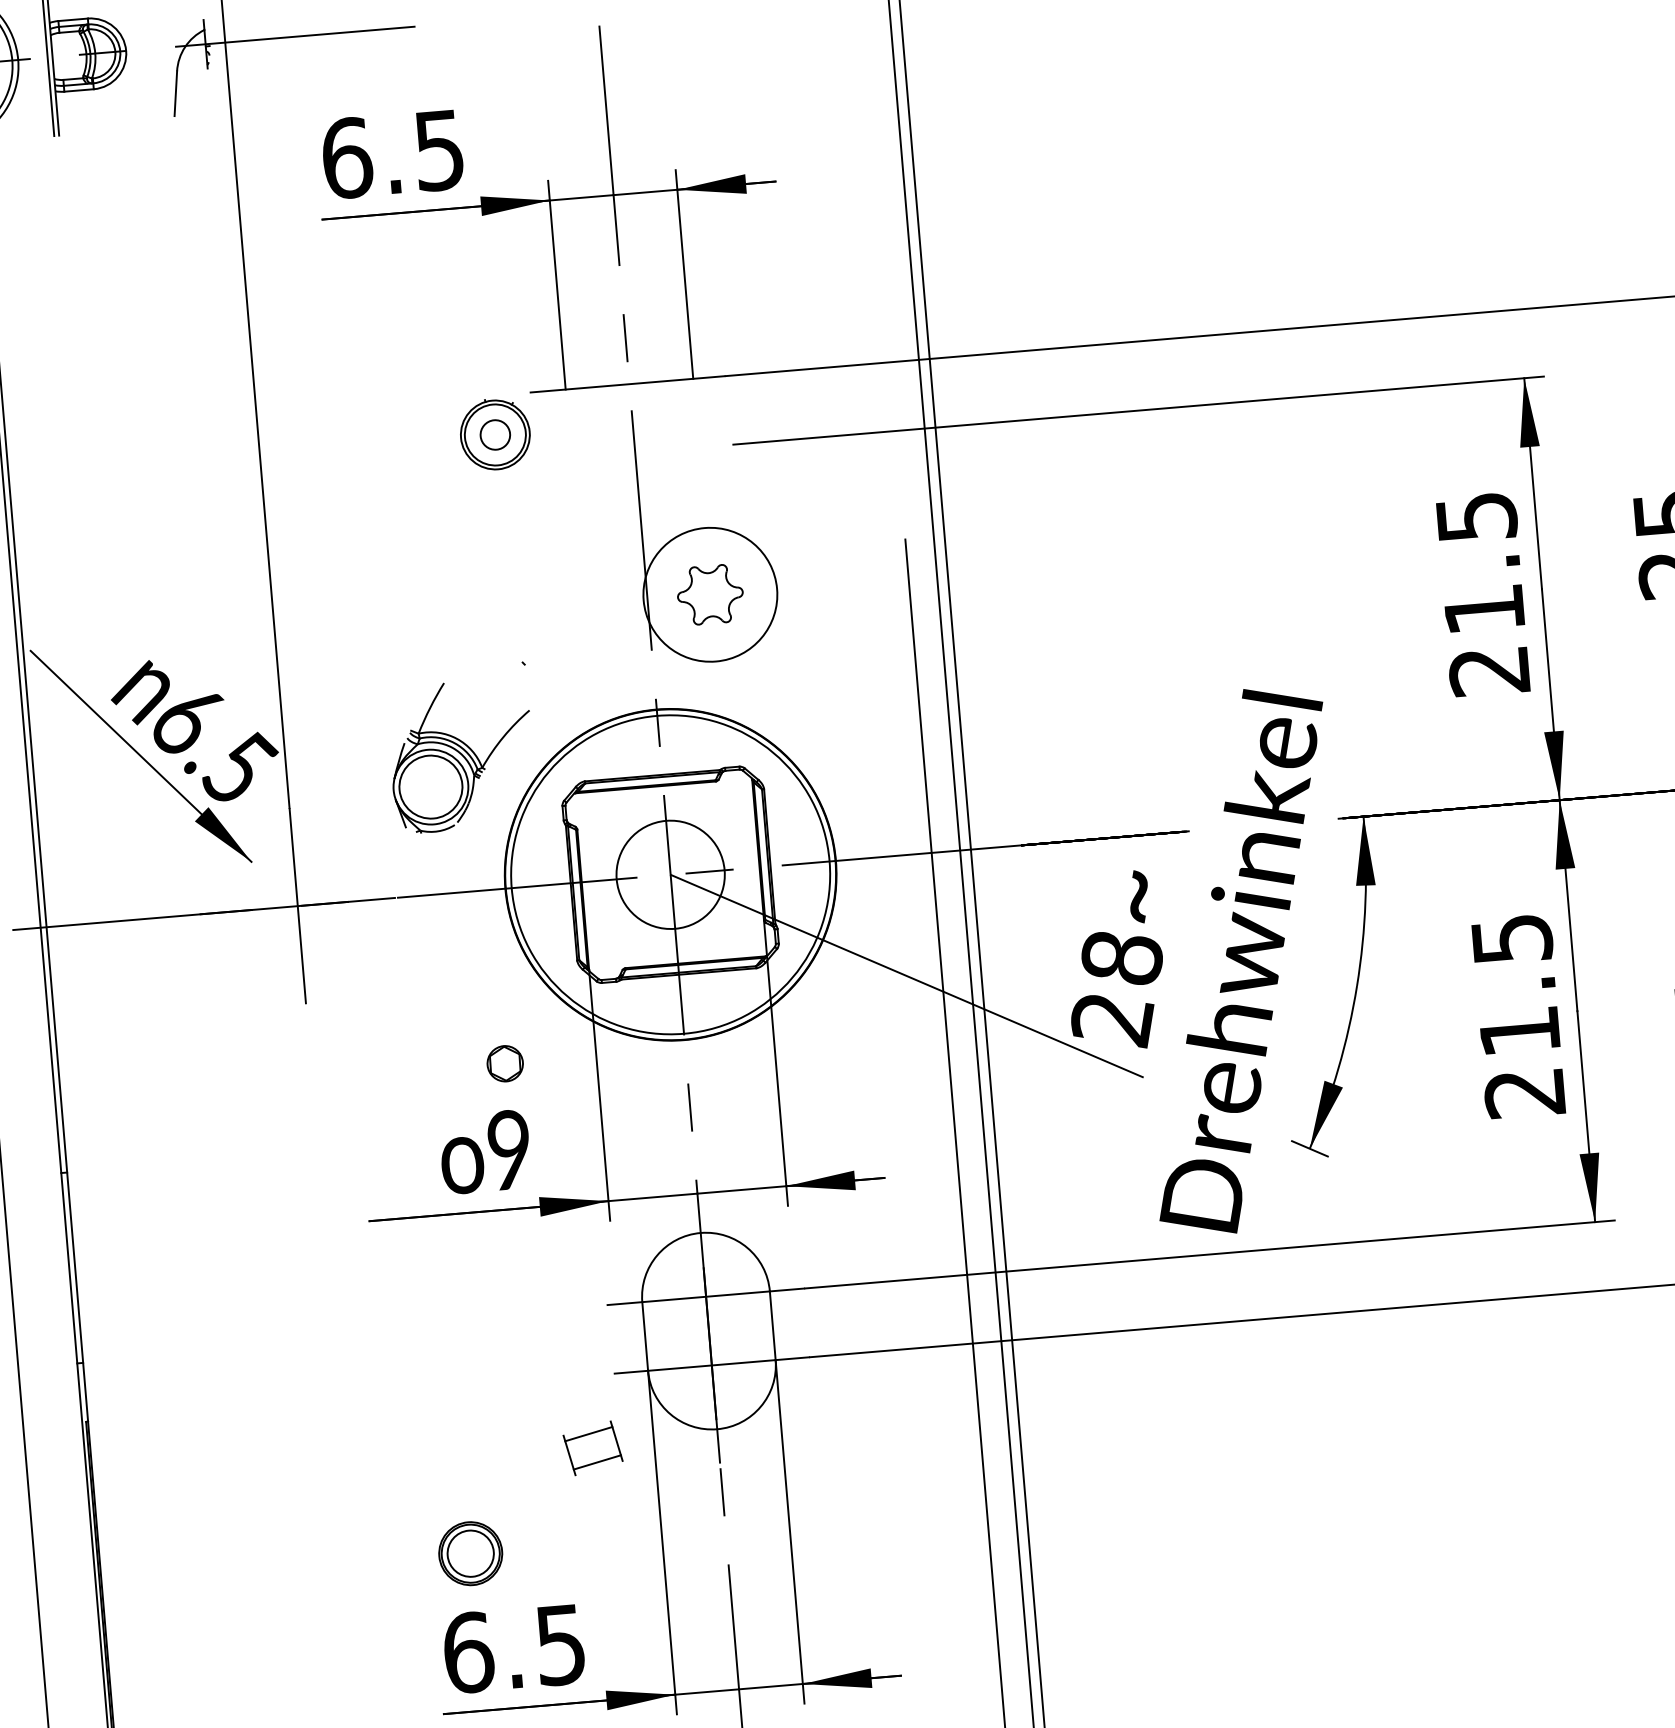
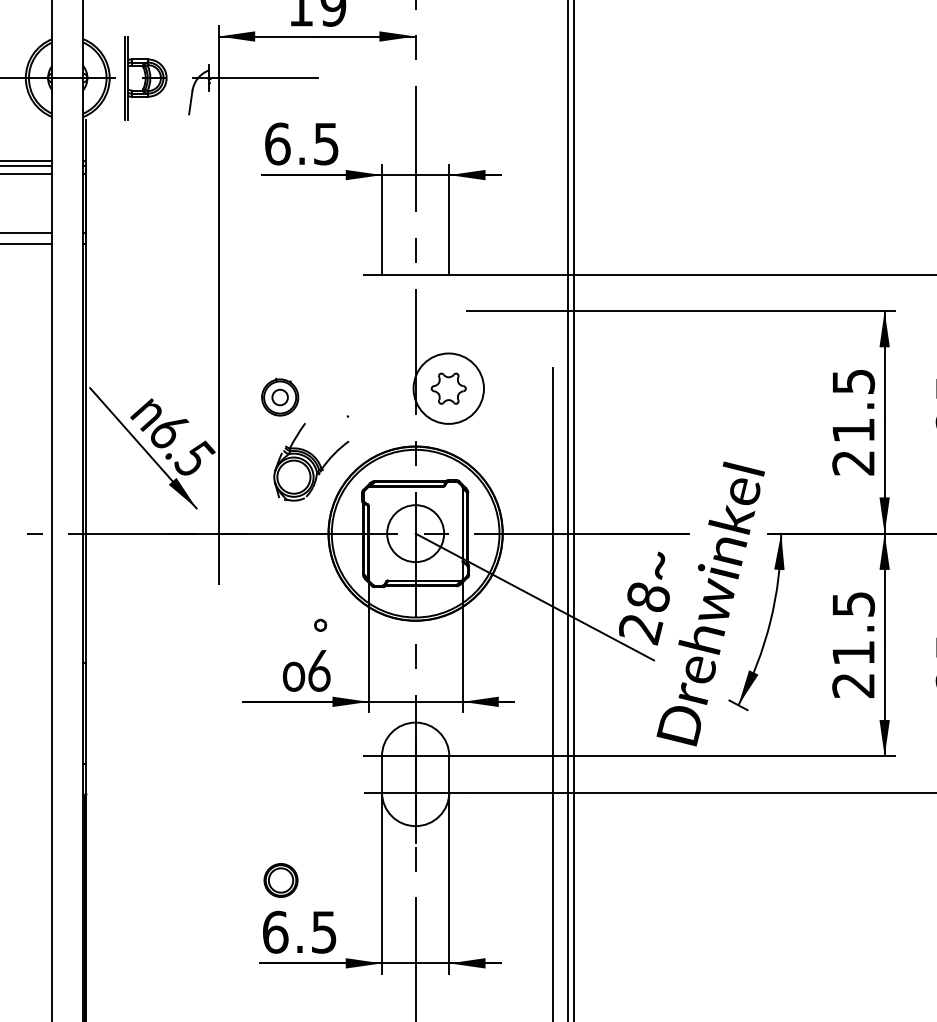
part: (495, 432) -> (280, 396), moved
part: (504, 1064) -> (320, 625), size x0.6
text: (510, 1149) -> (319, 670), 9 -> 6
part: (592, 1448) -> (349, 830), removed

